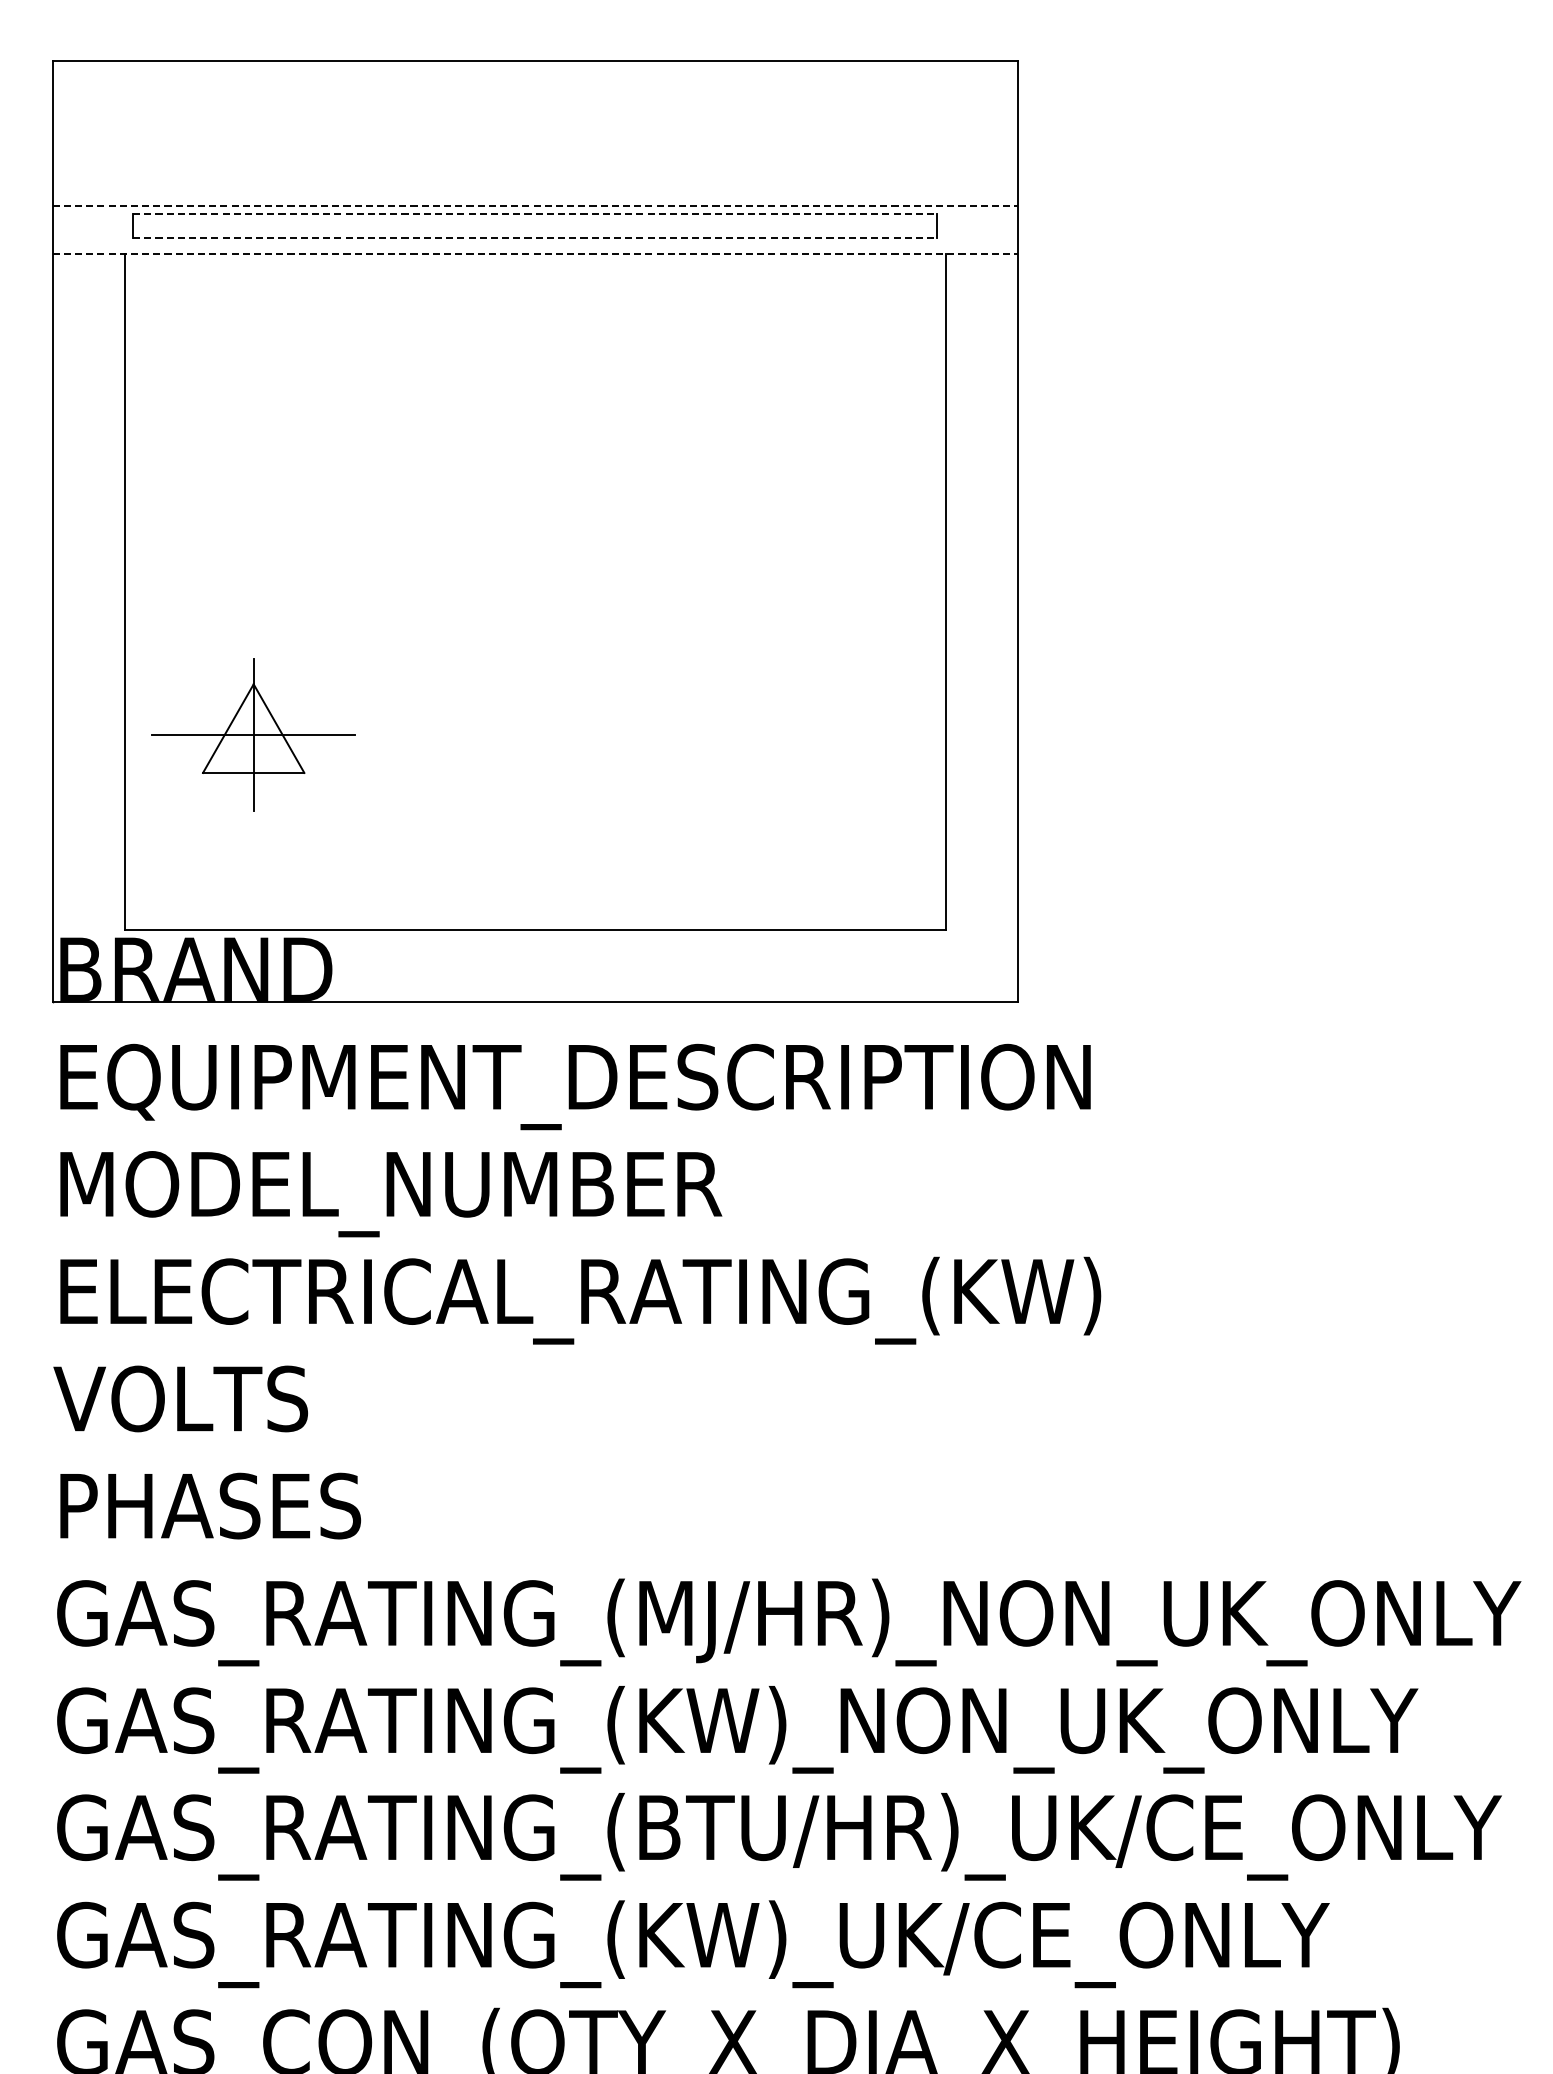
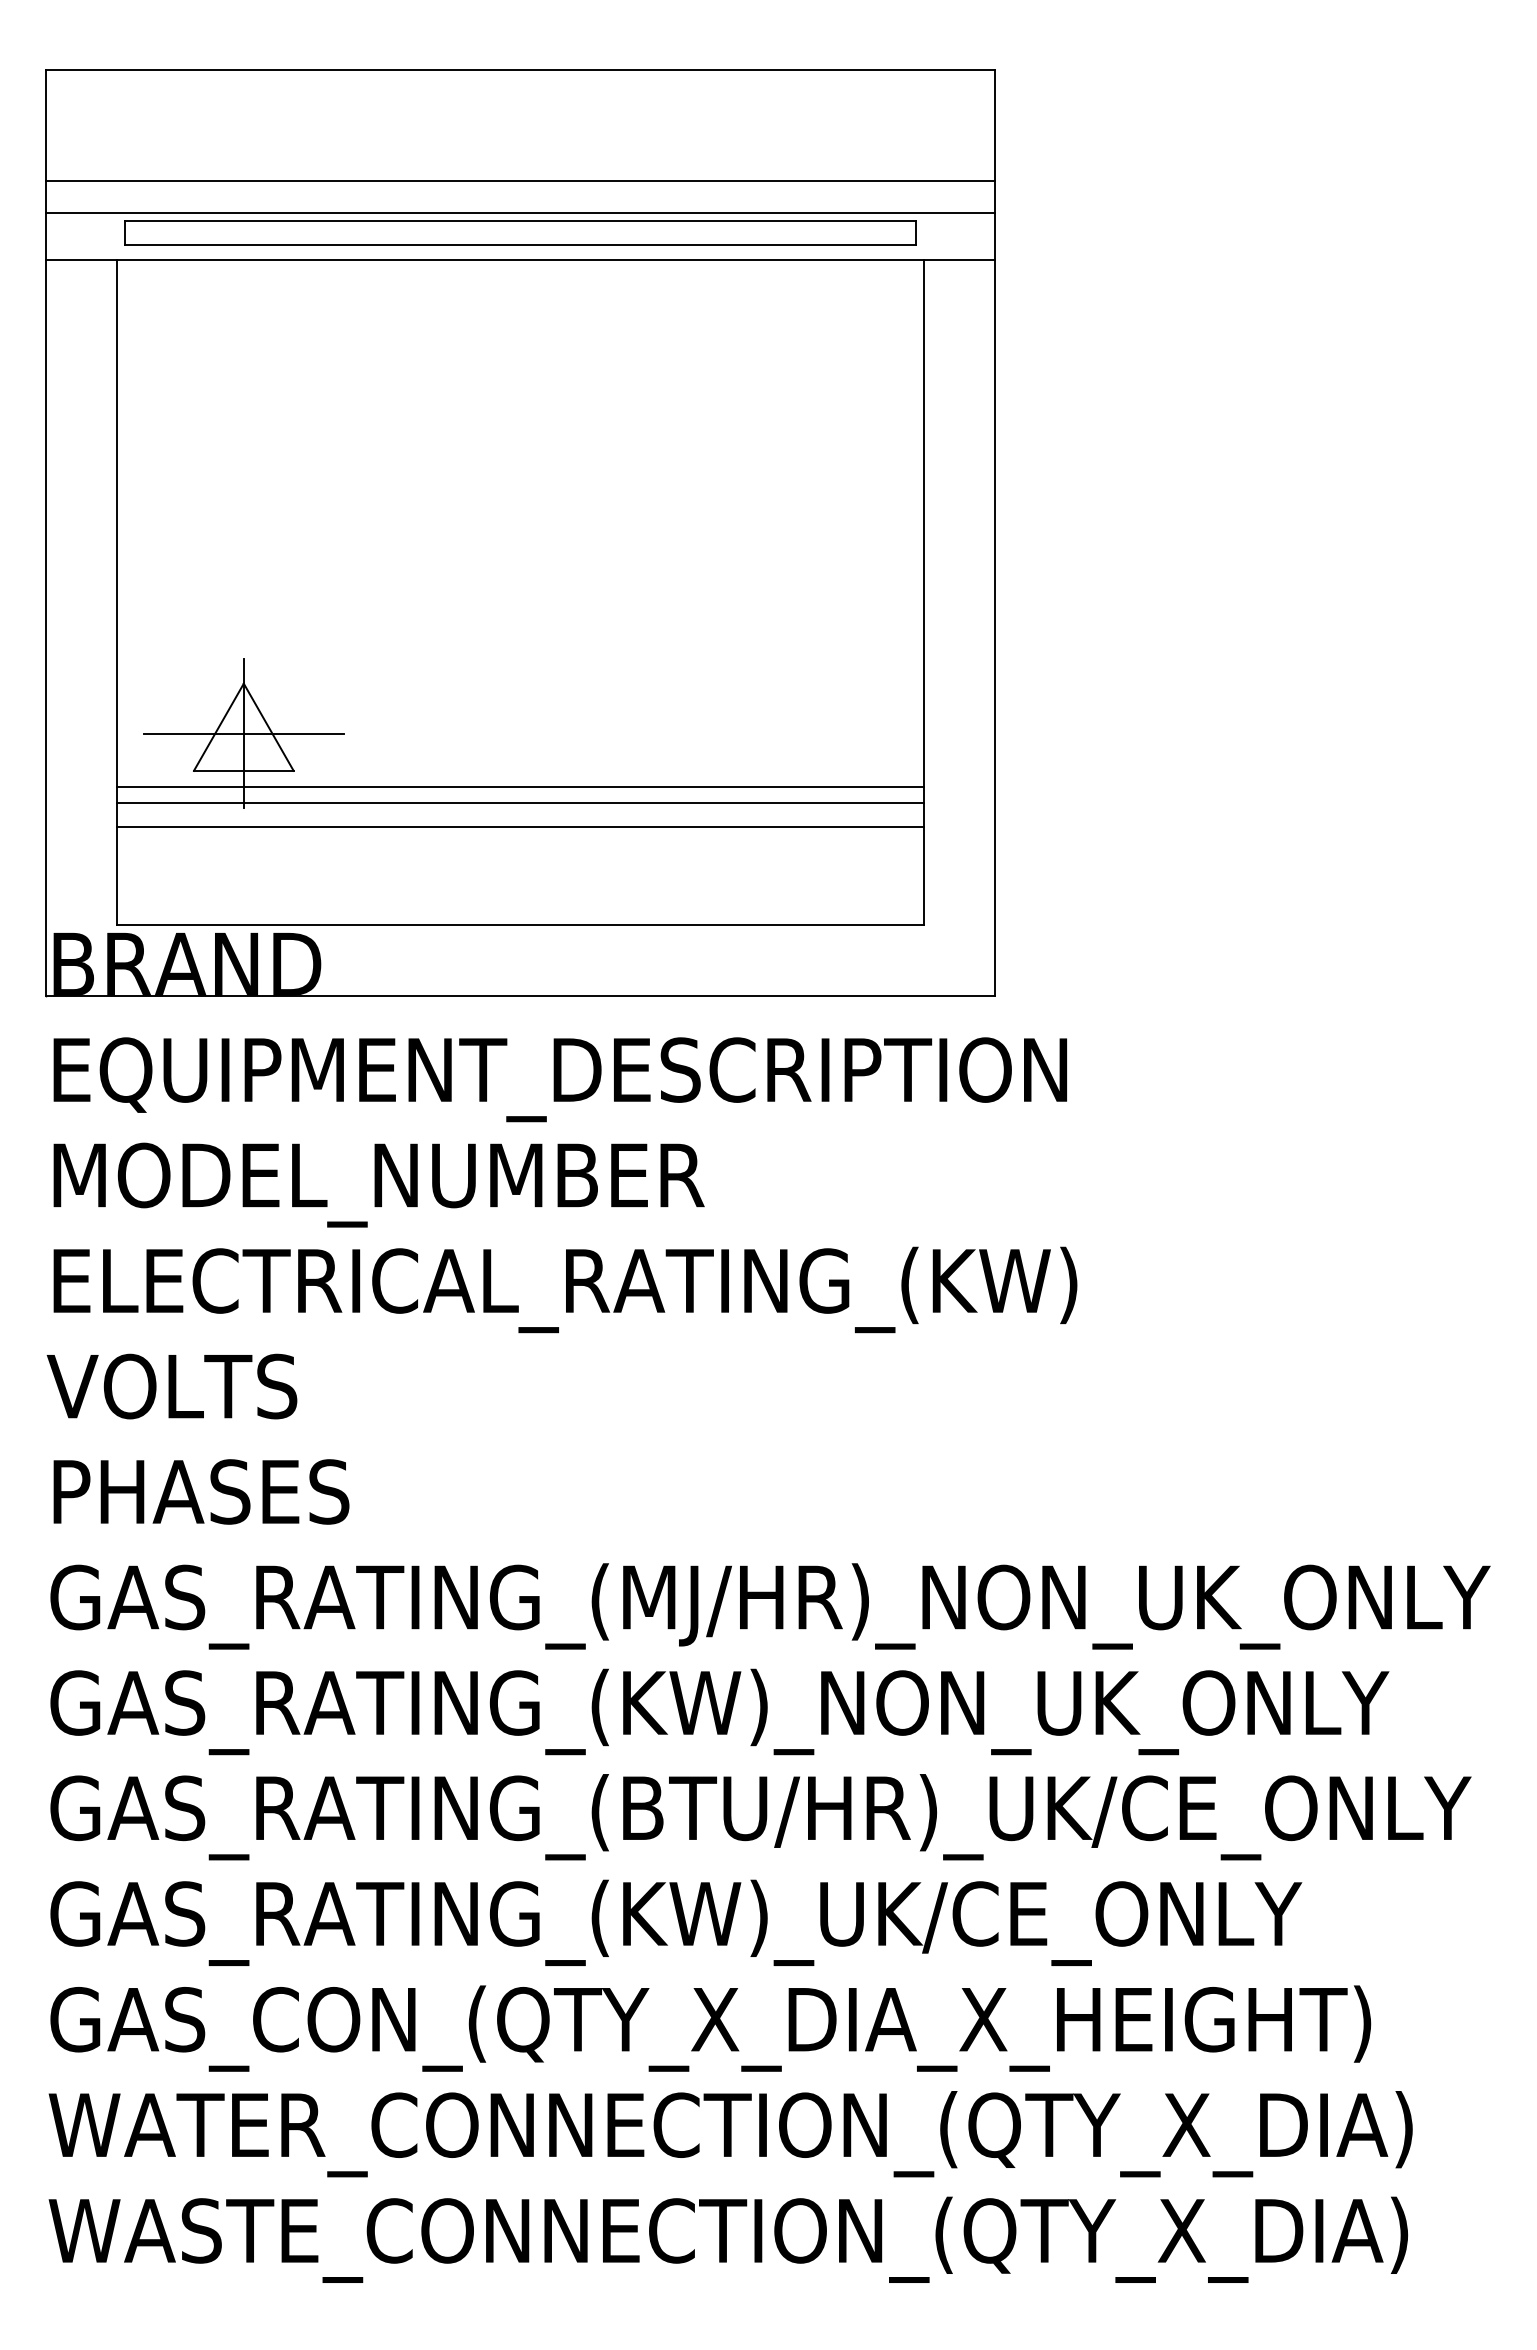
line: (535, 173) -> (520, 181), added
line: (535, 205) -> (520, 212), dashed -> solid
line: (535, 213) -> (520, 220), dashed -> solid
line: (535, 237) -> (520, 244), dashed -> solid
line: (535, 254) -> (520, 260), dashed -> solid
line: (535, 789) -> (520, 787), added
line: (535, 806) -> (520, 803), added
line: (535, 829) -> (520, 826), added

